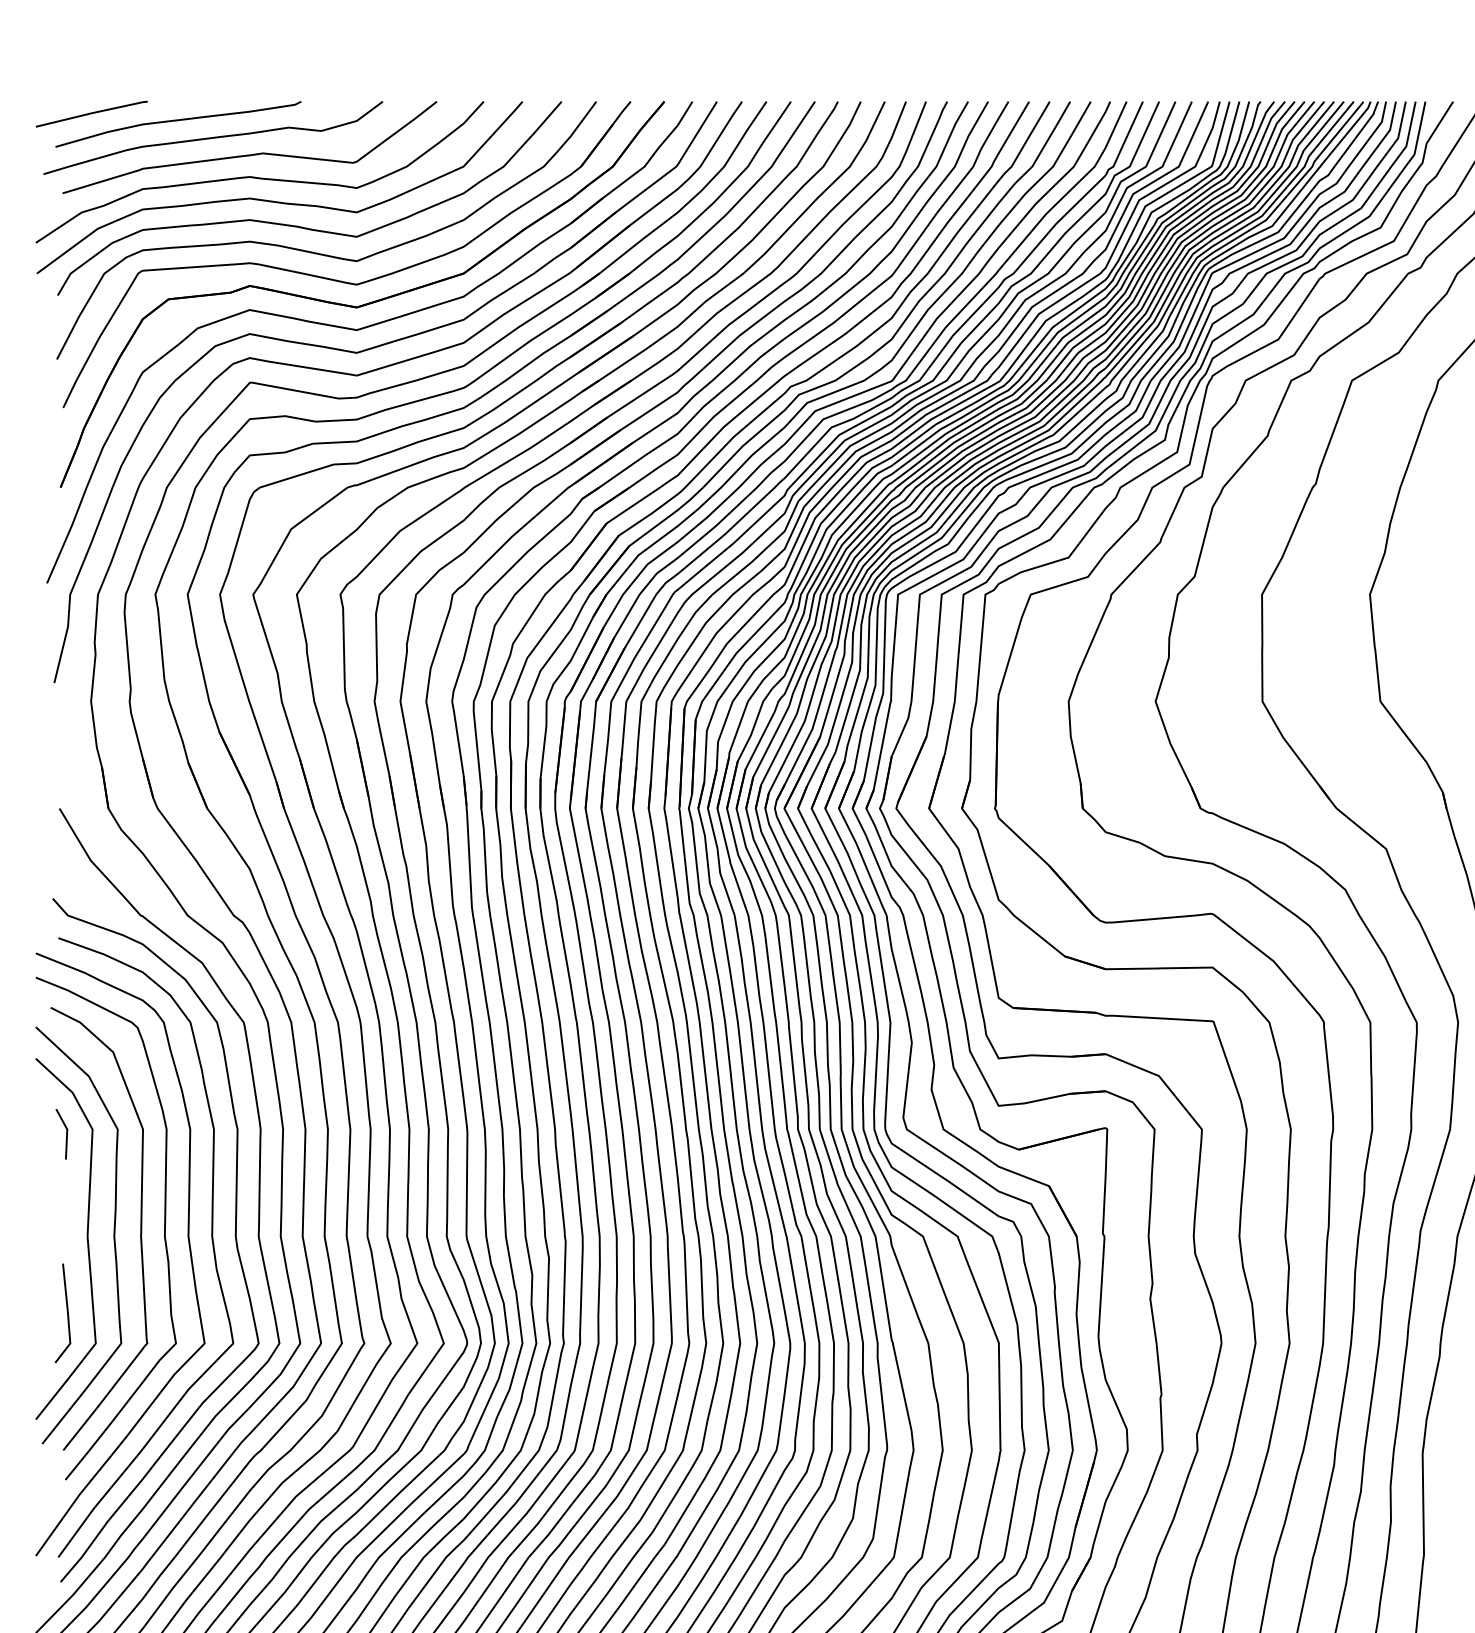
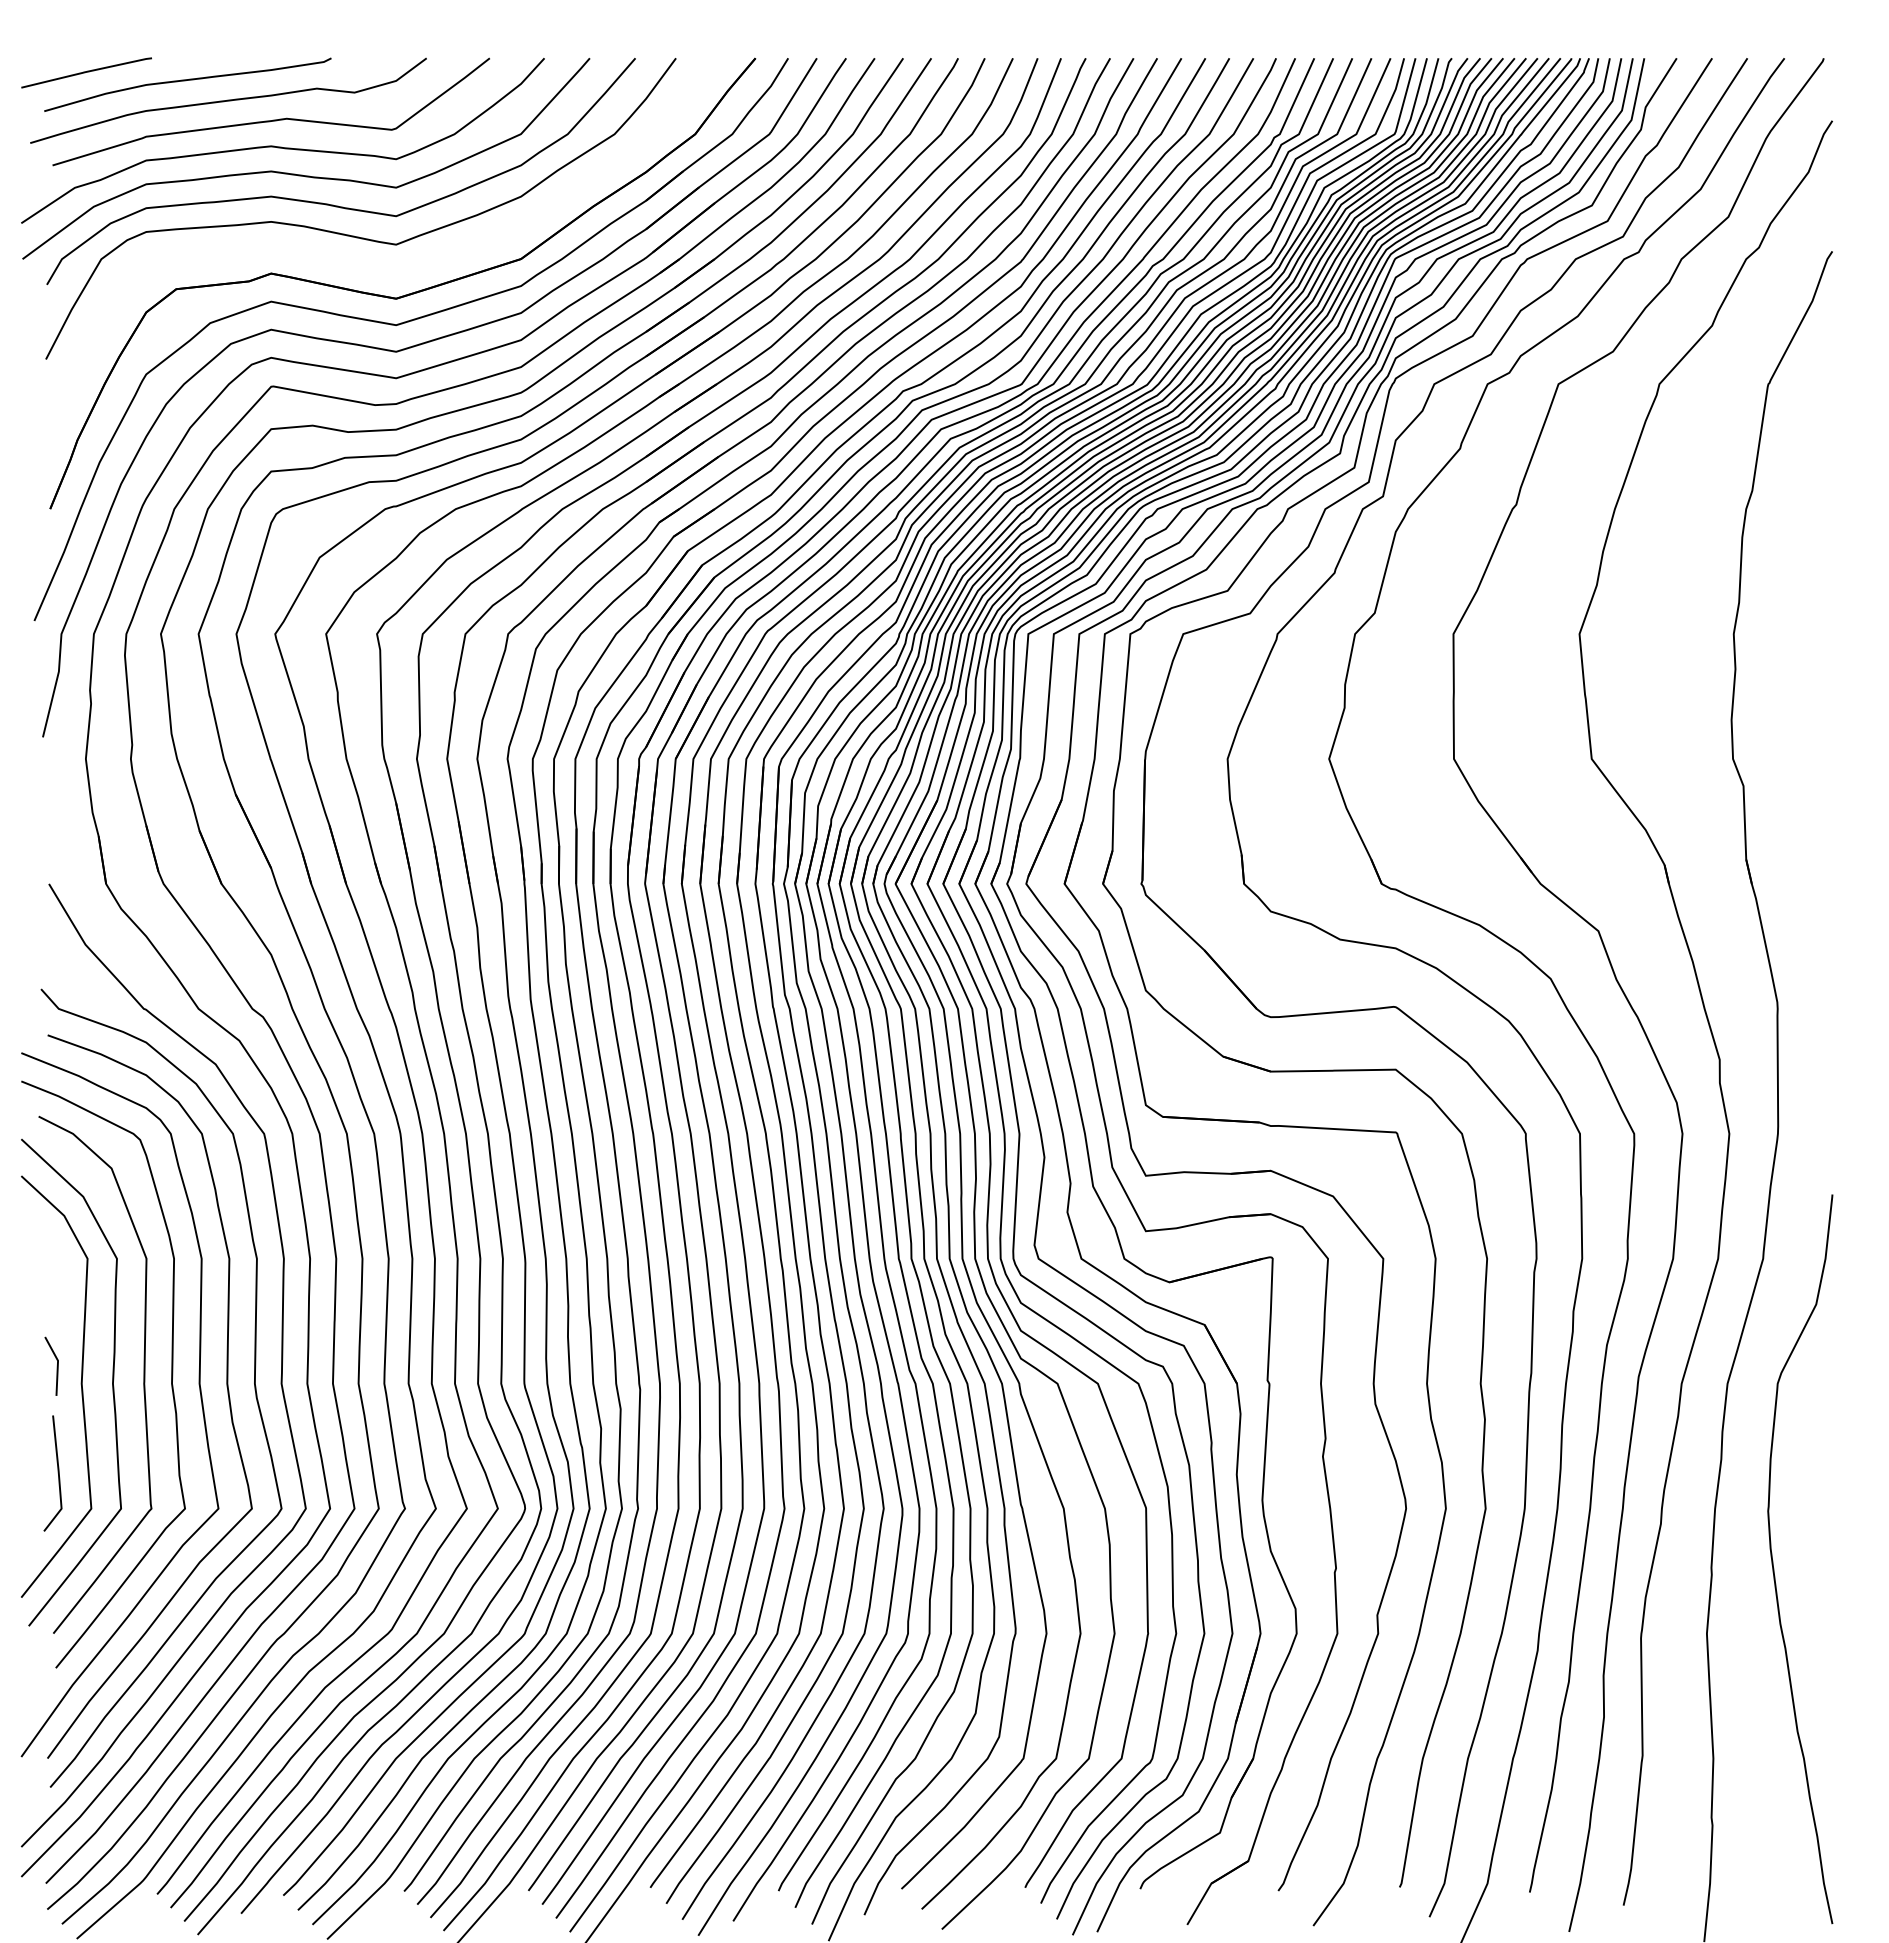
part: (341, 280) -> (378, 267), removed
line: (65, 1134) -> (56, 1366), moved

